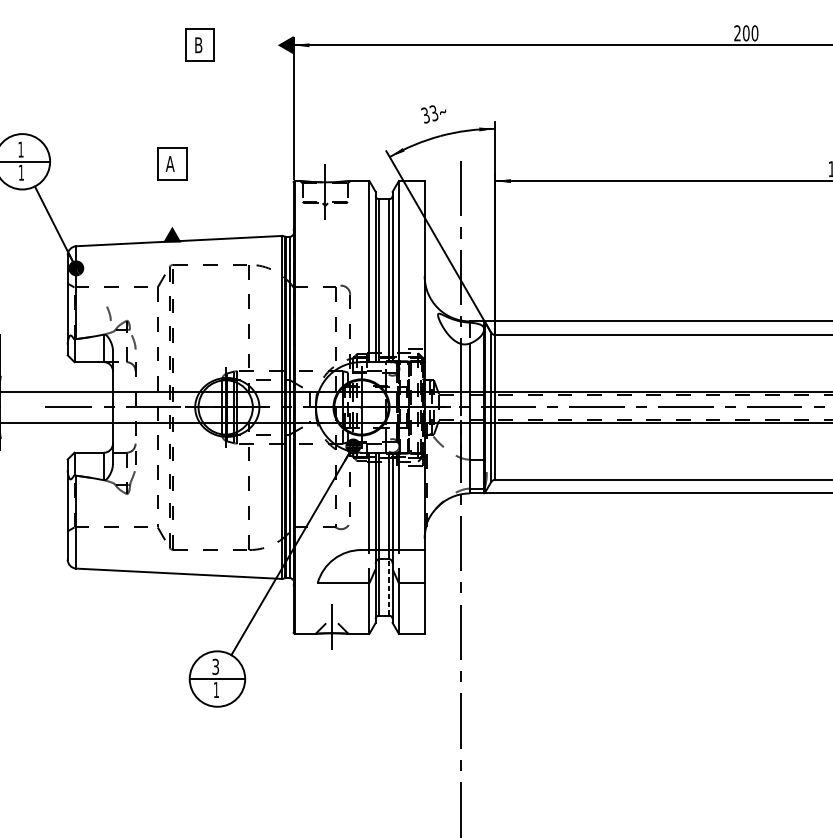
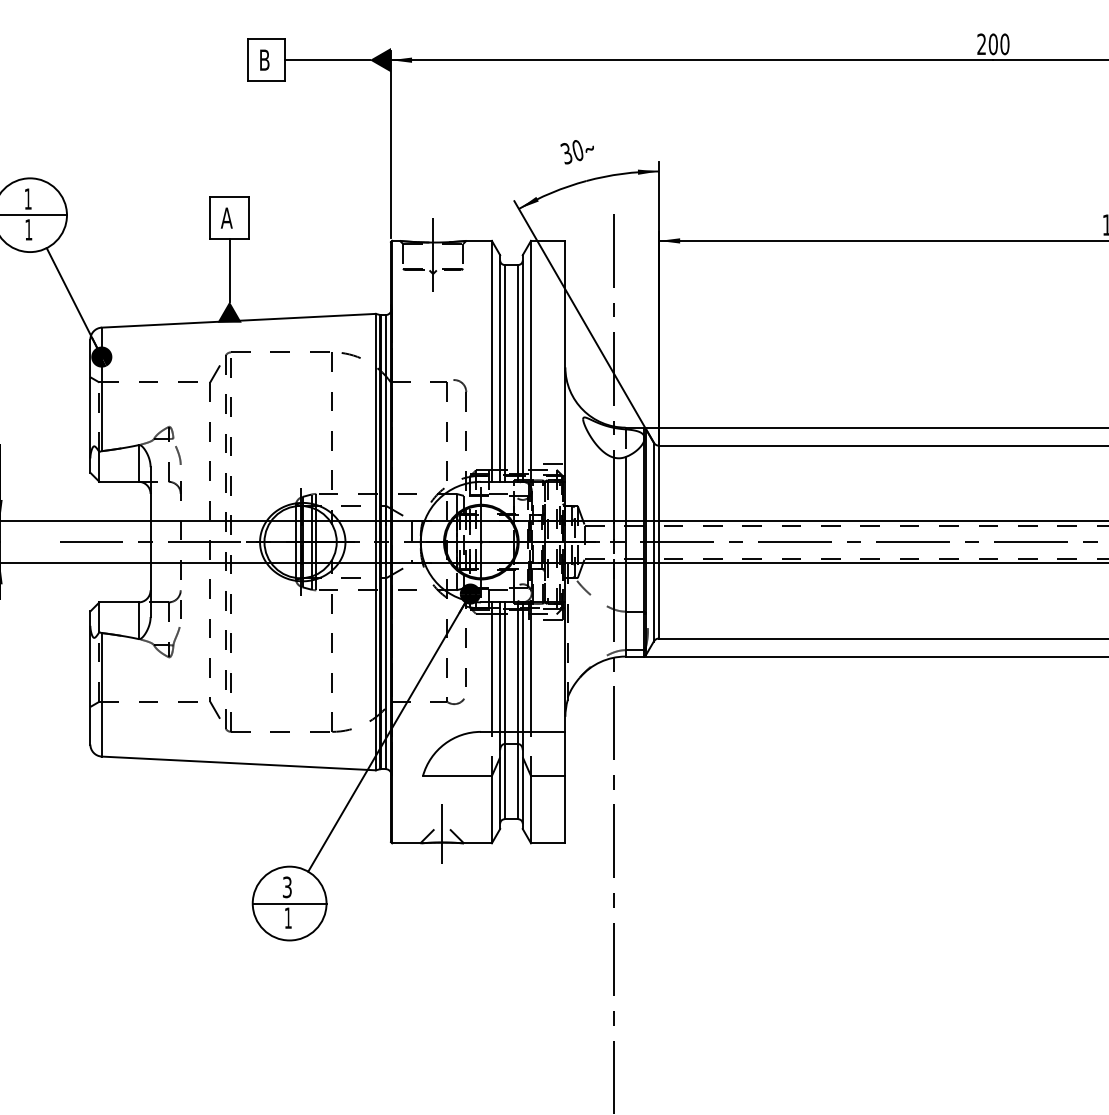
line: (245, 45) -> (327, 60), added
text: (433, 113) -> (577, 150), 33 -> 30
line: (172, 203) -> (229, 270), added
line: (109, 313) -> (145, 417), removed
line: (389, 587) -> (518, 781), dashed -> solid

